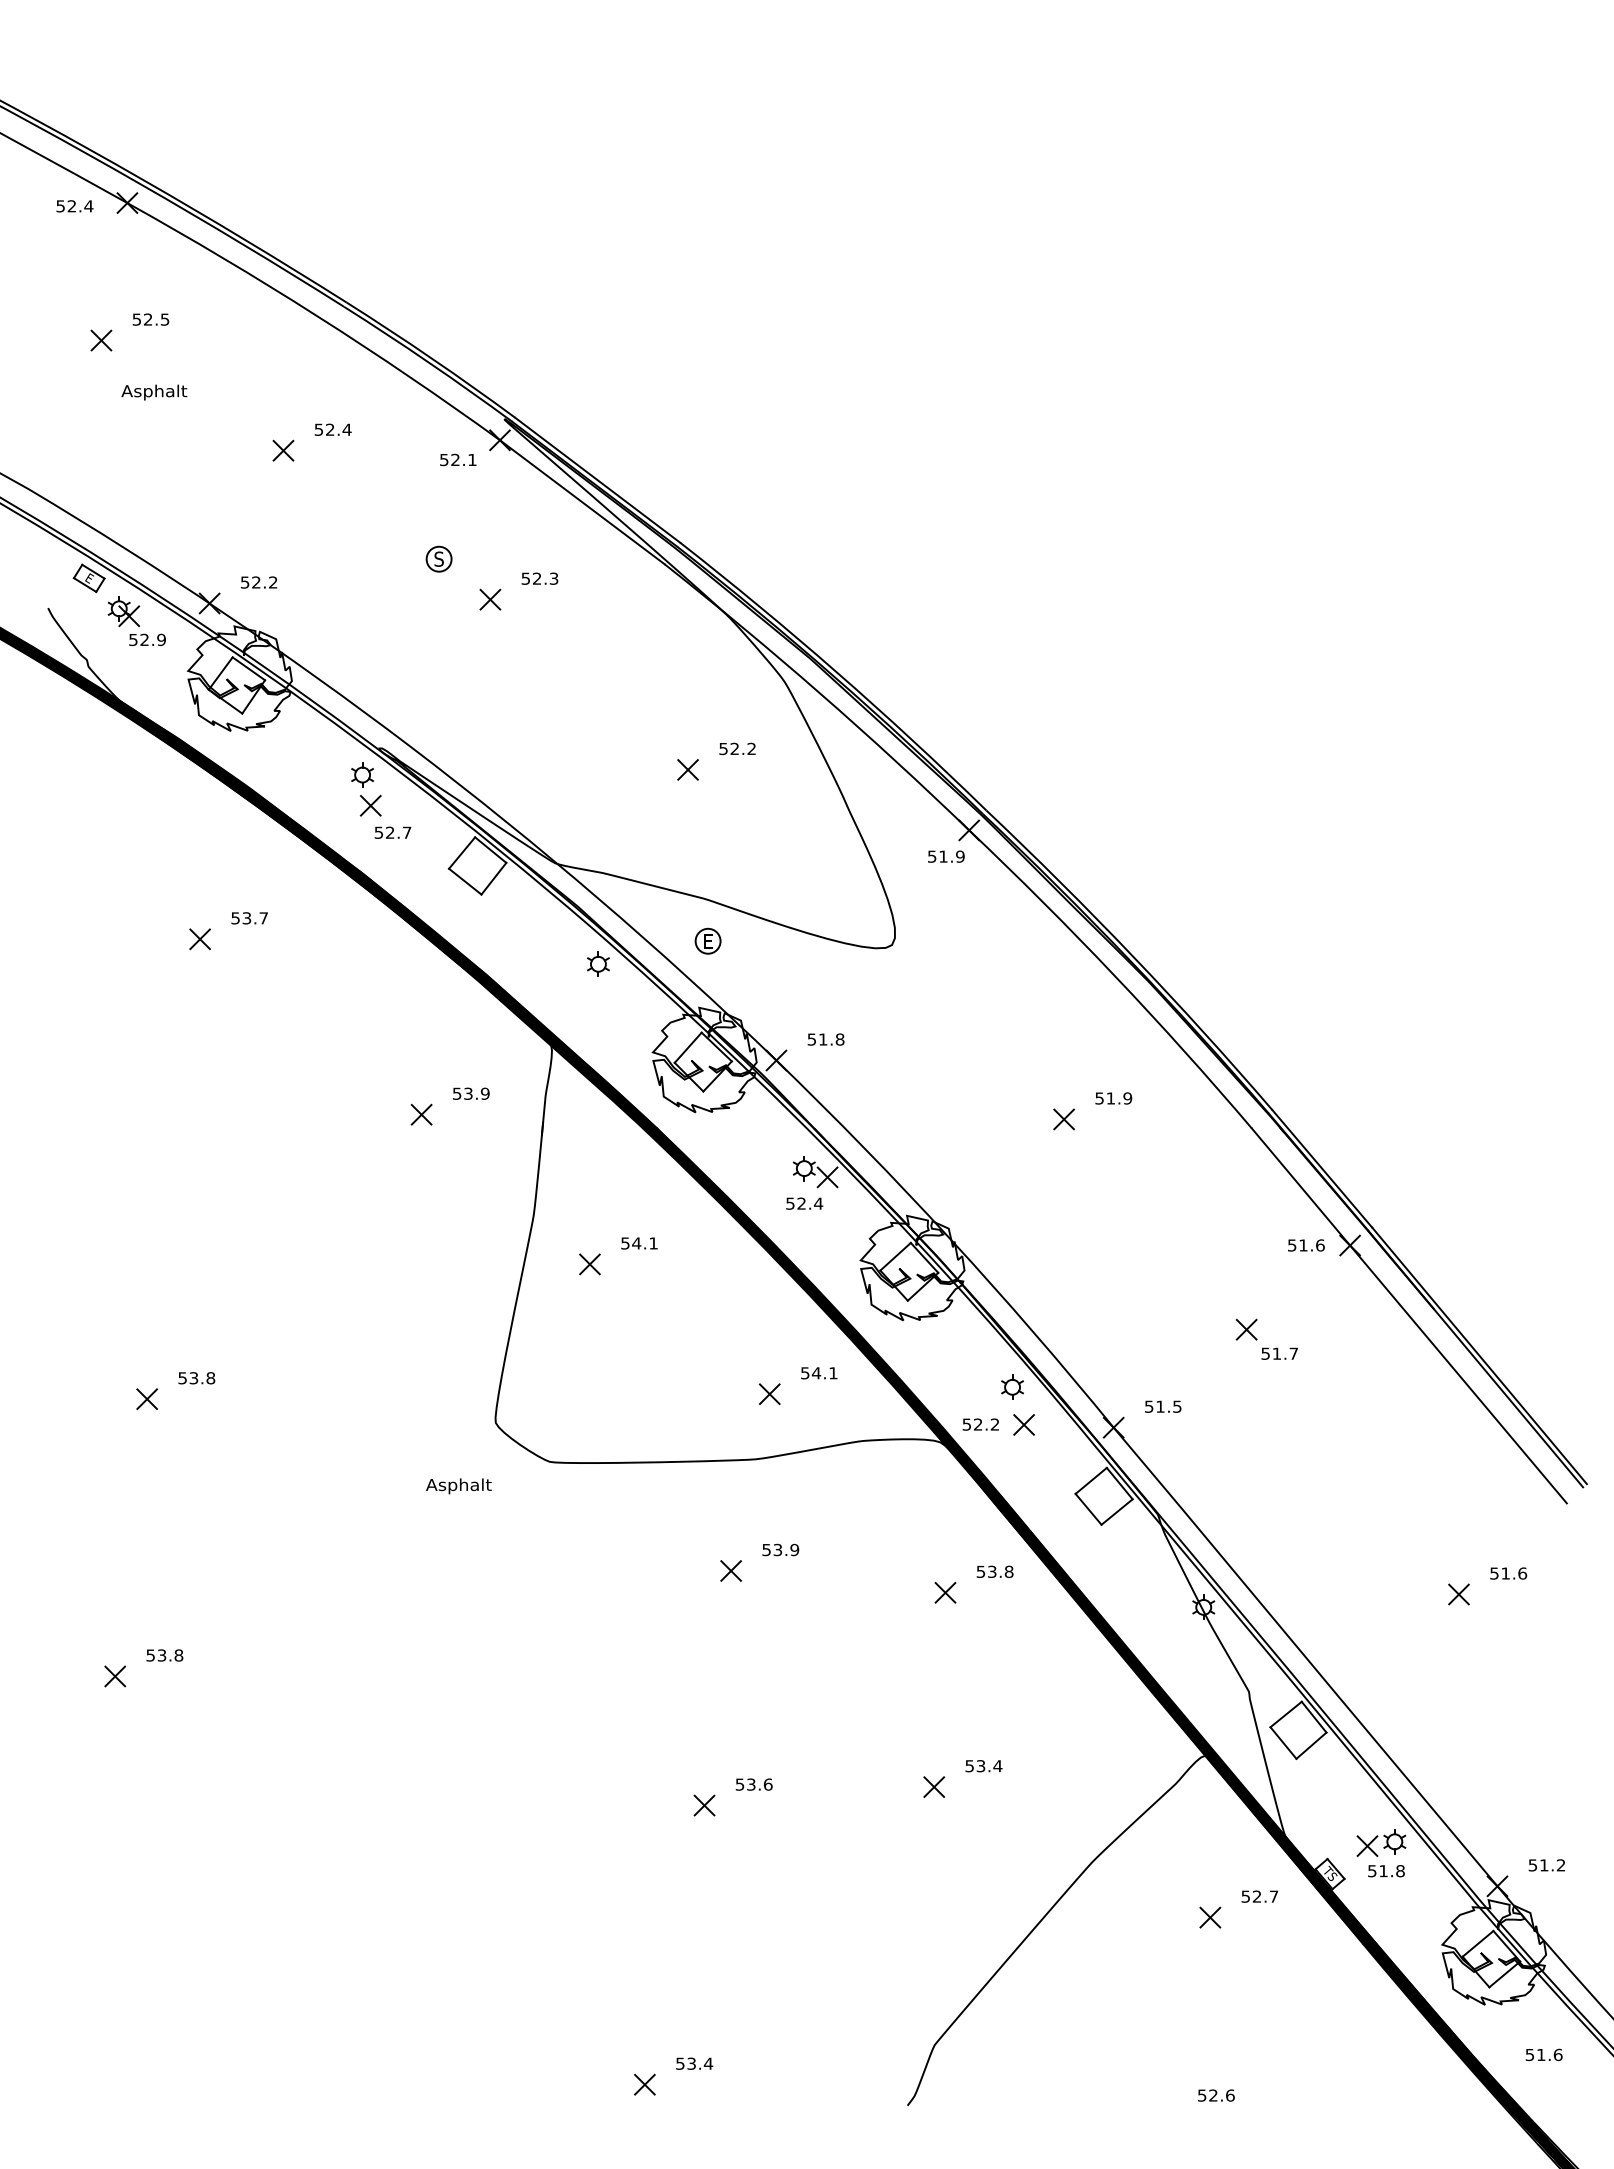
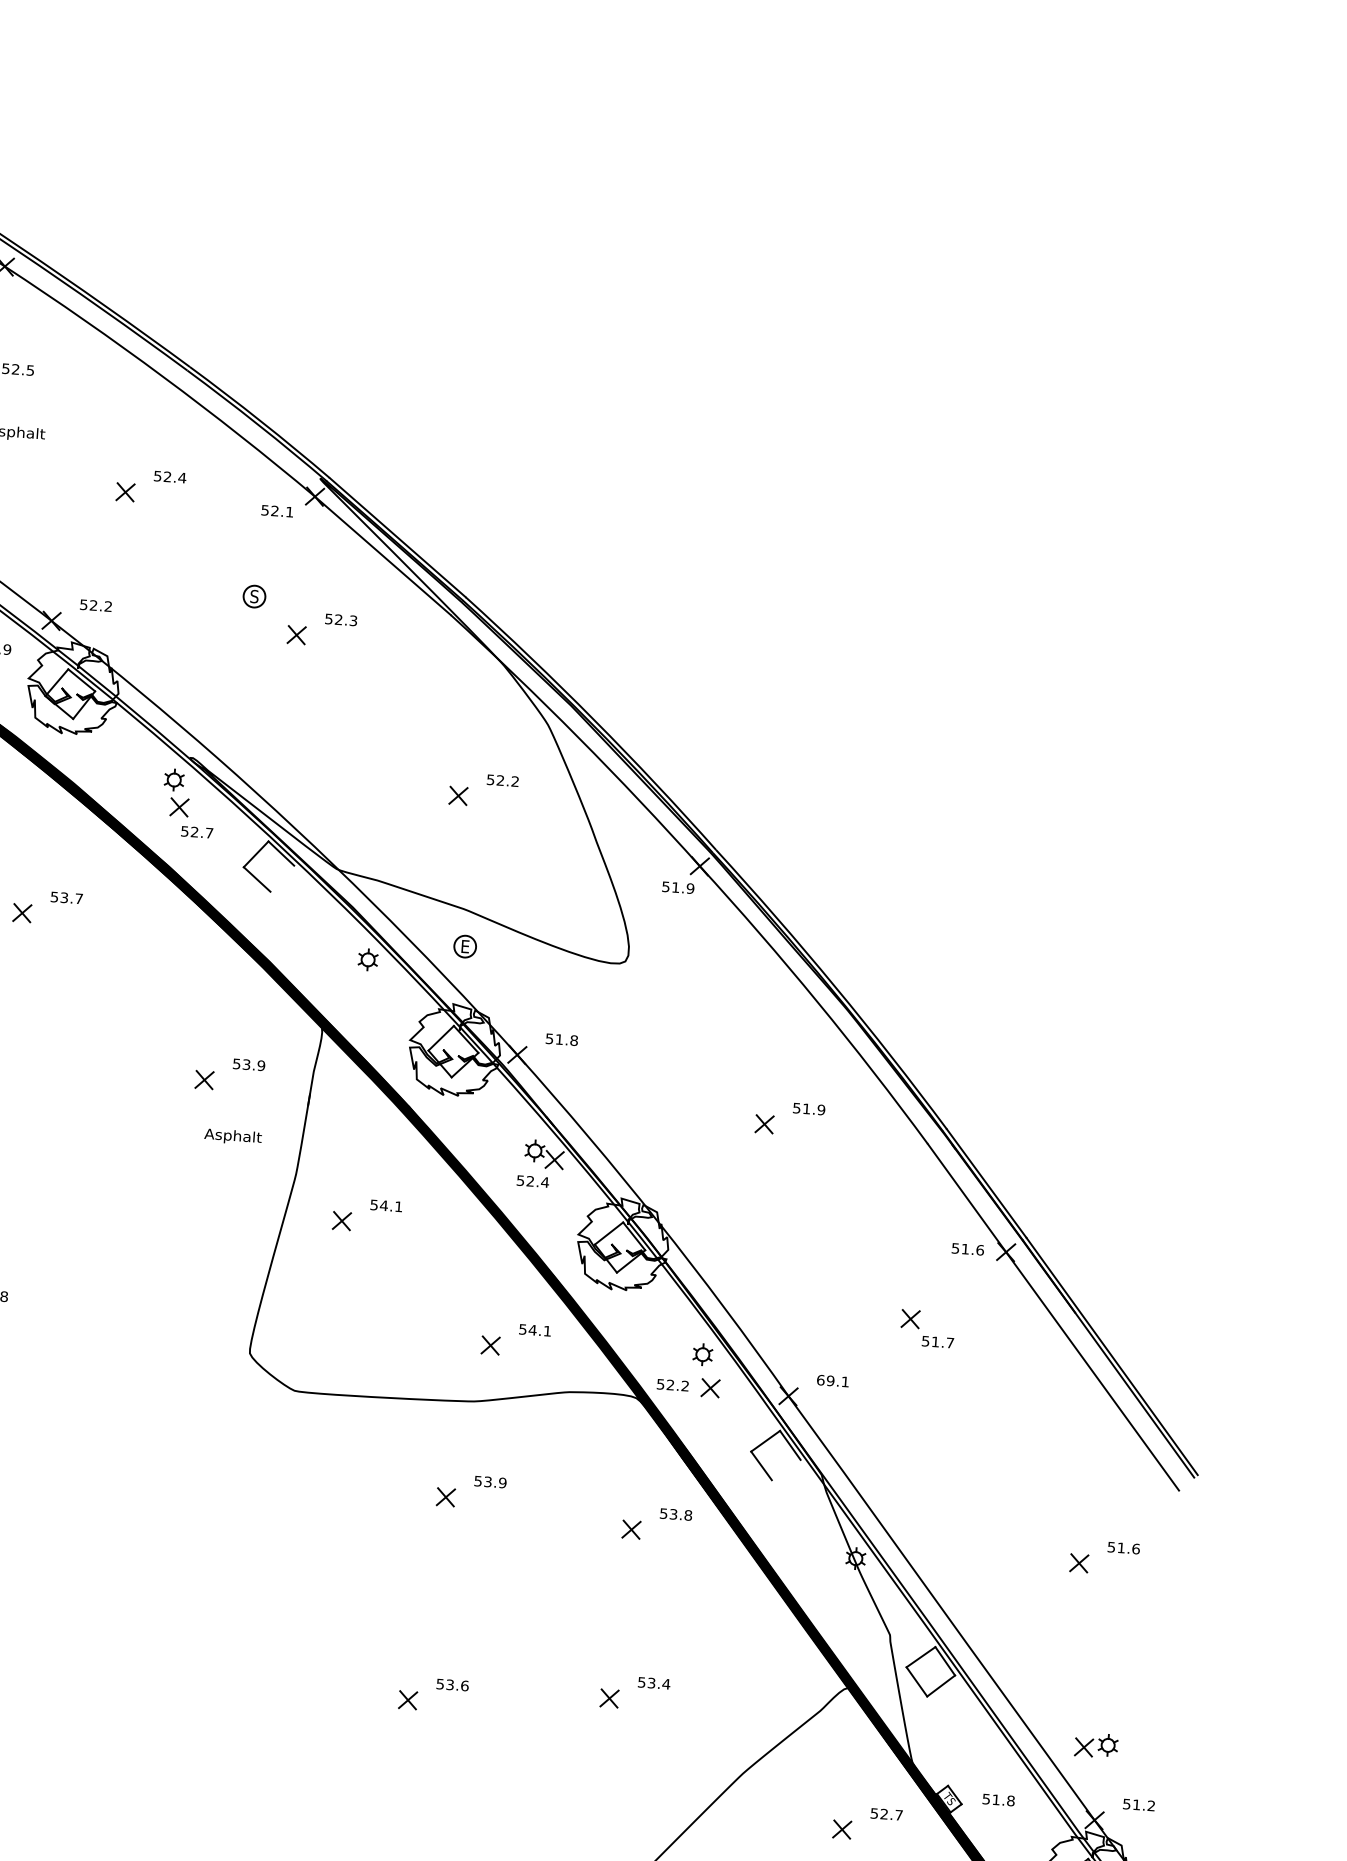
line: (493, 878) -> (281, 878), removed
text: (1162, 1406) -> (832, 1380), 51.5 -> 69.1
text: (458, 1486) -> (232, 1137), moved
line: (1116, 1511) -> (785, 1469), removed
part: (1381, 1842) -> (1096, 1745), moved

